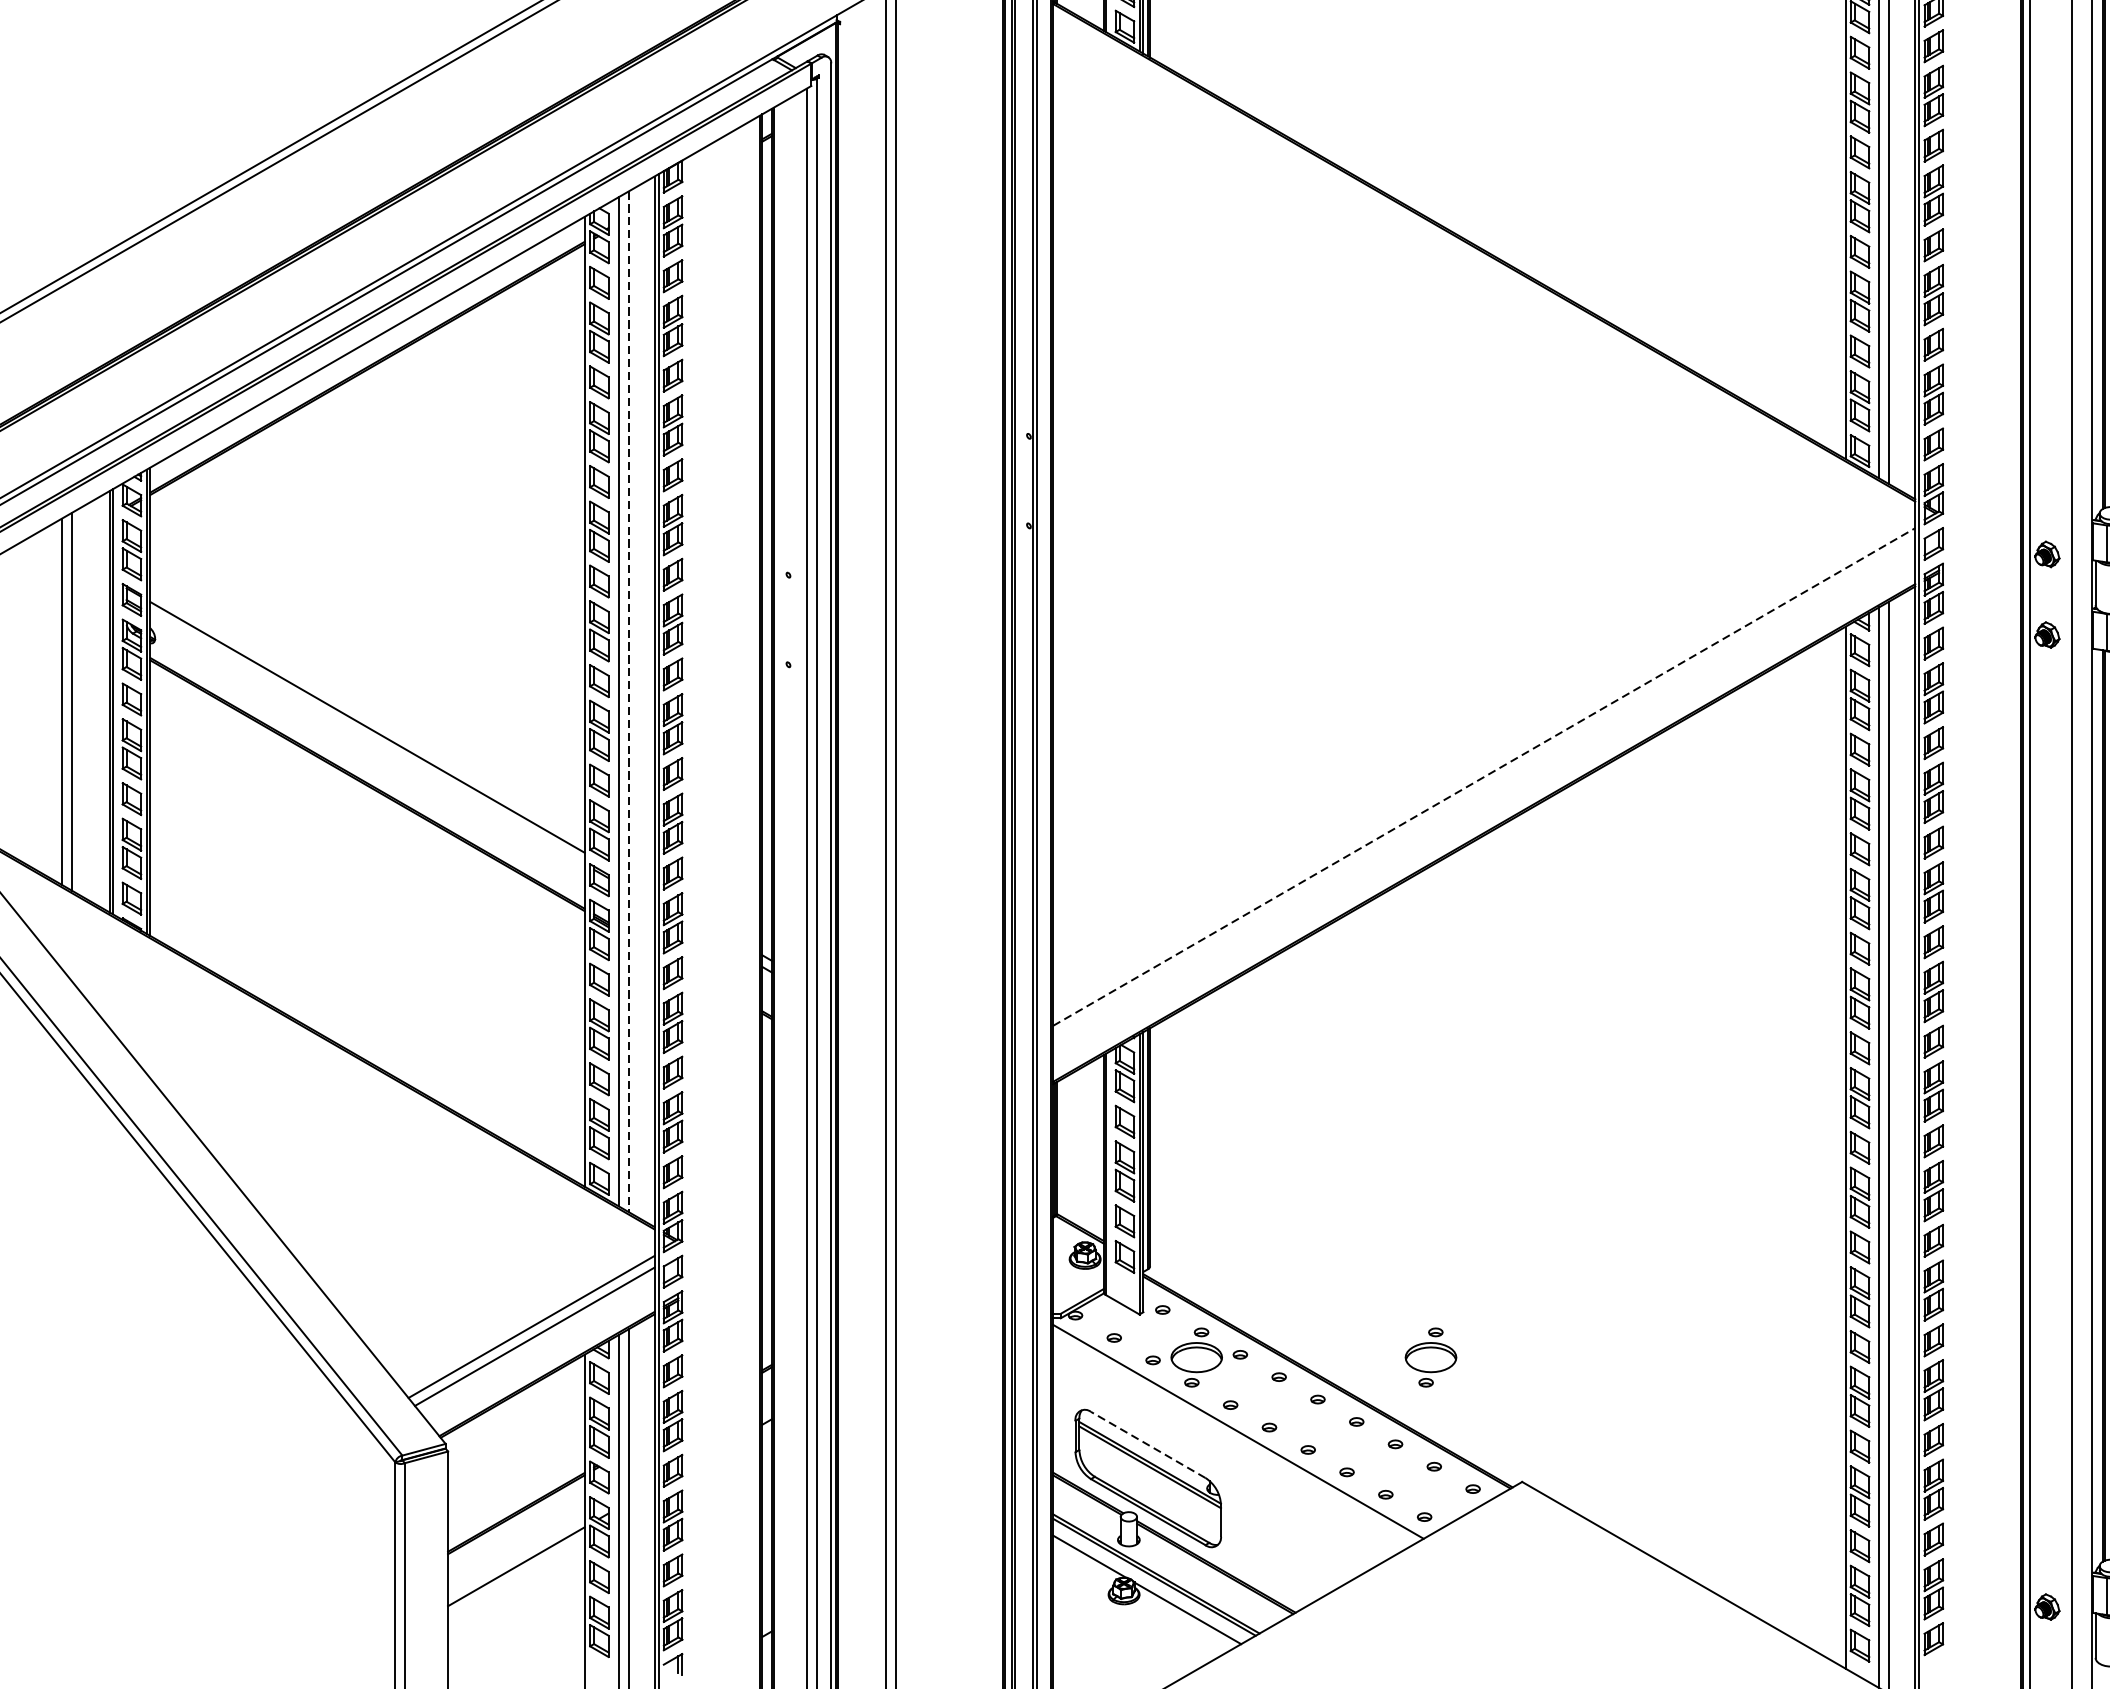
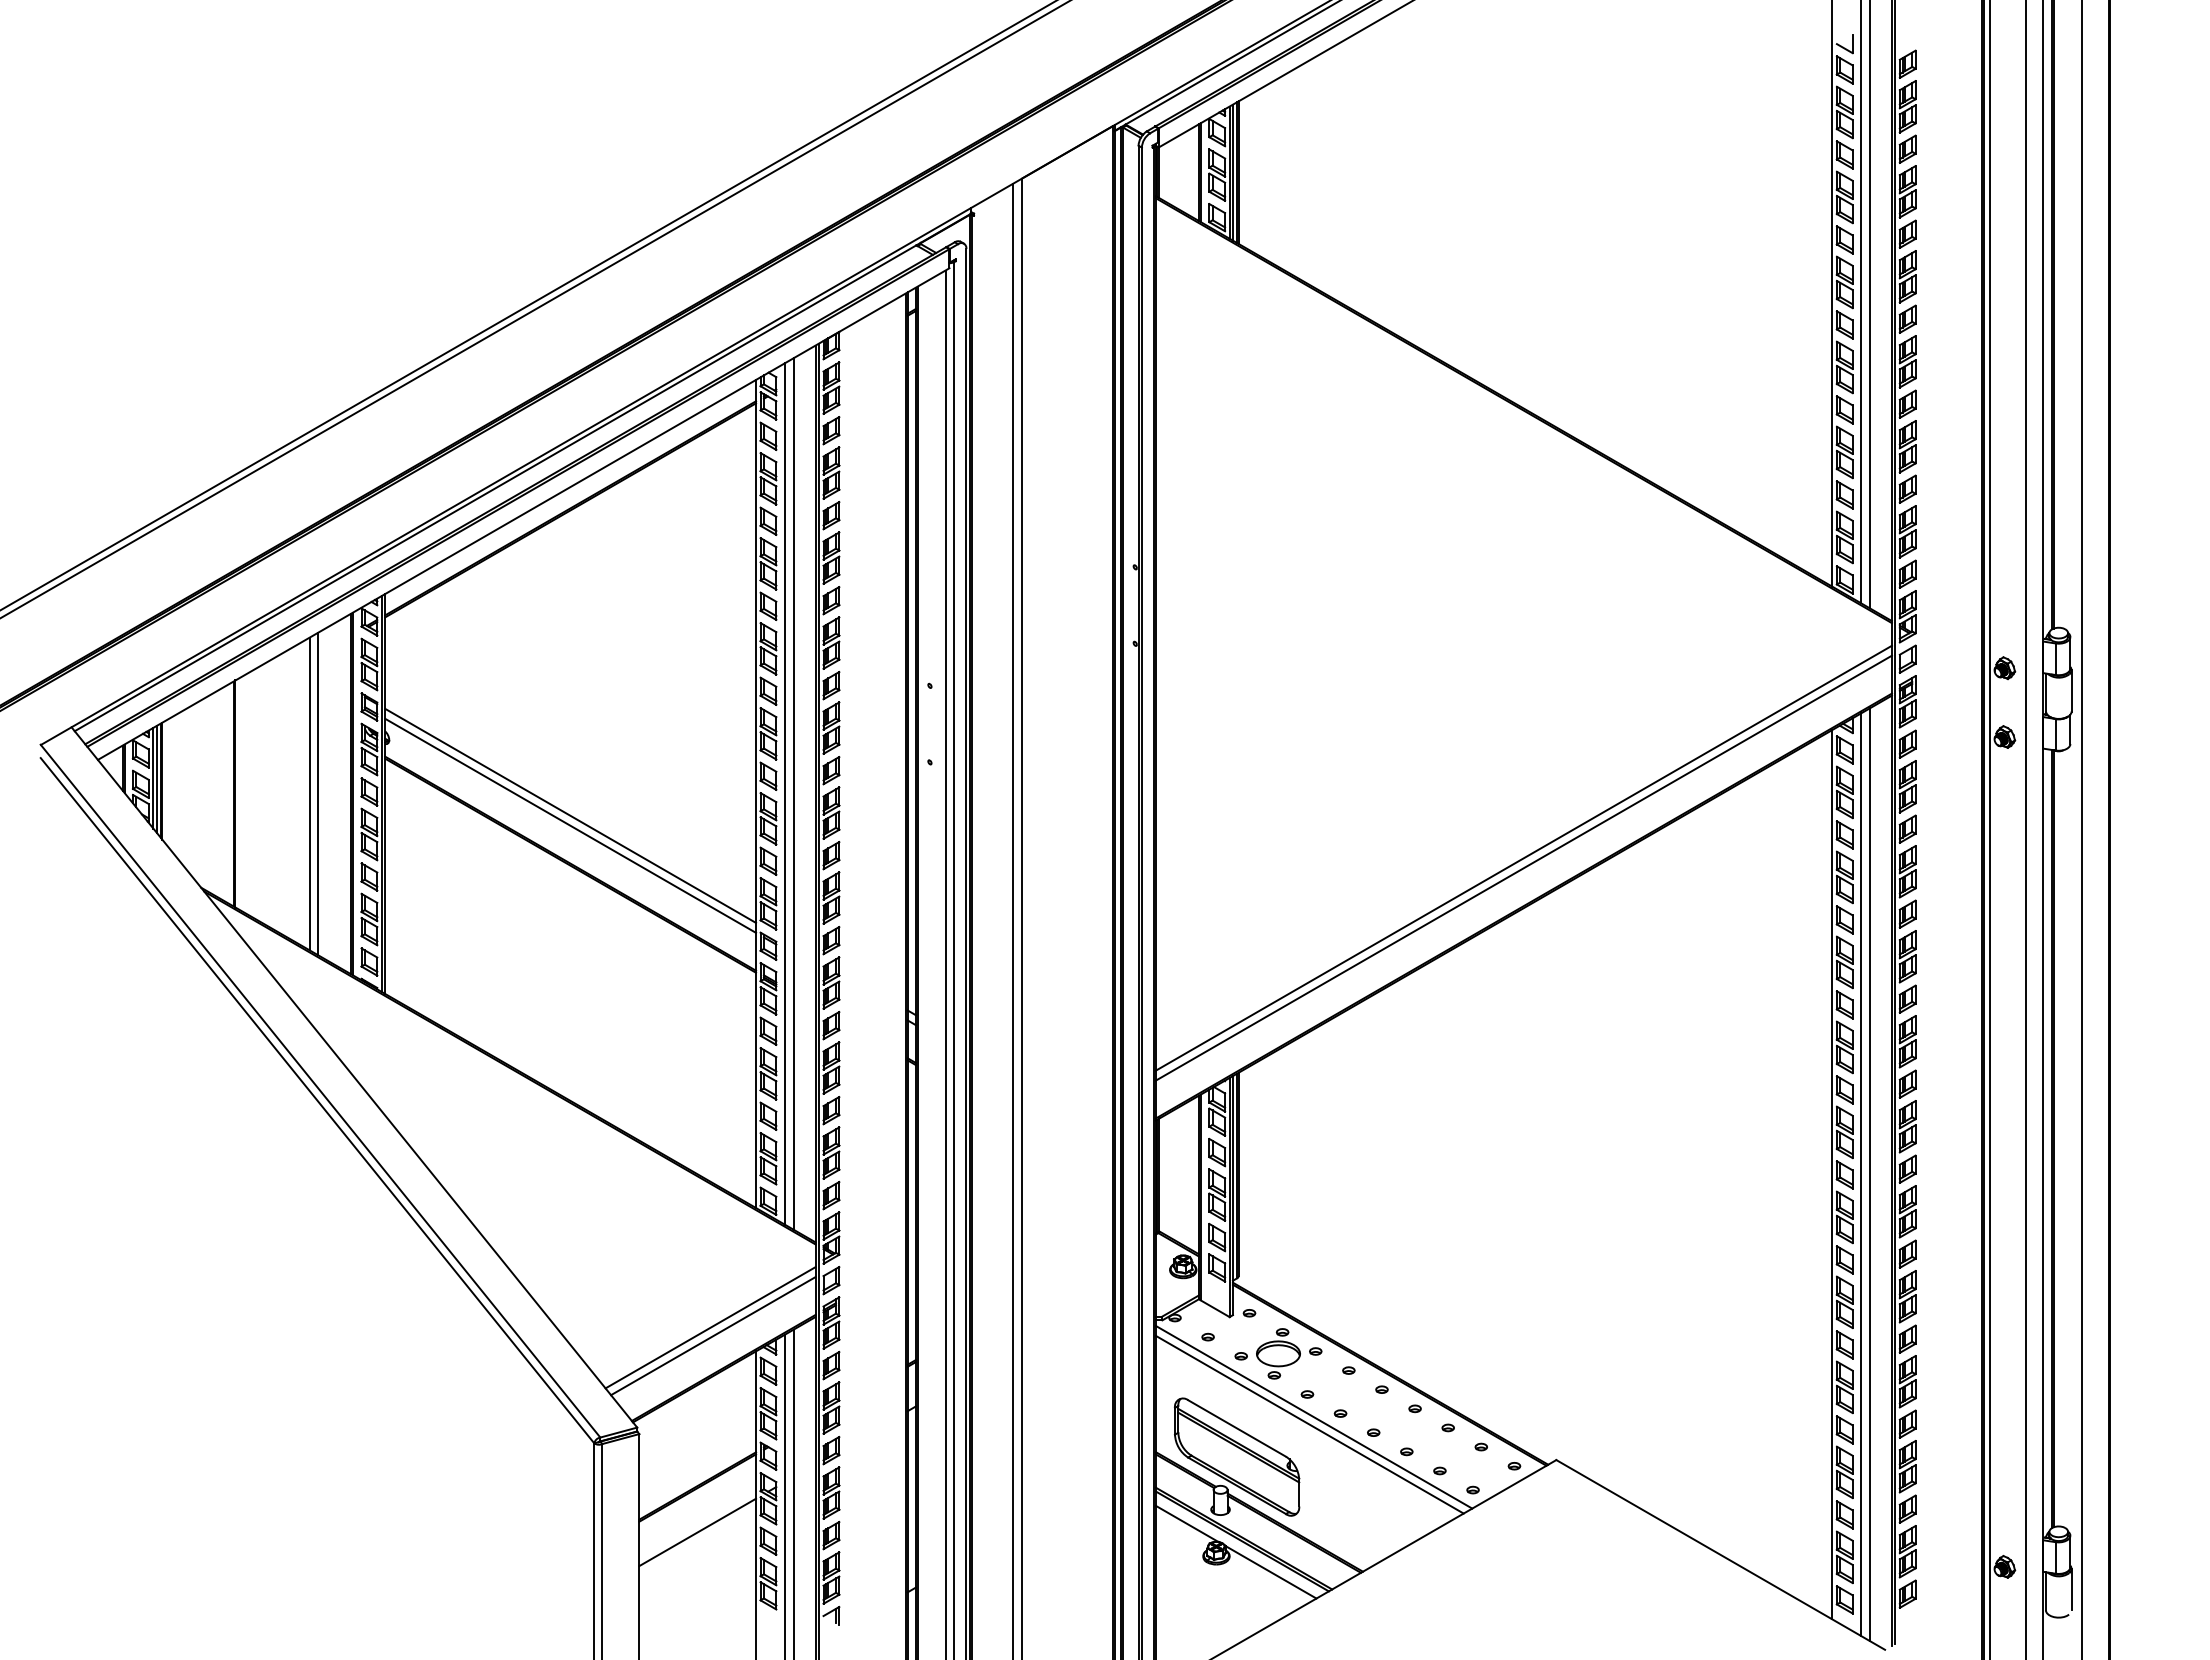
line: (628, 702) -> (793, 794), dashed -> solid
line: (367, 738) -> (570, 825), added
line: (1483, 777) -> (1523, 858), dashed -> solid
line: (1483, 787) -> (1523, 867), added
part: (1430, 1357) -> (1478, 1353), removed
line: (1233, 1440) -> (1309, 1424), added
line: (1147, 1444) -> (1236, 1428), dashed -> solid

